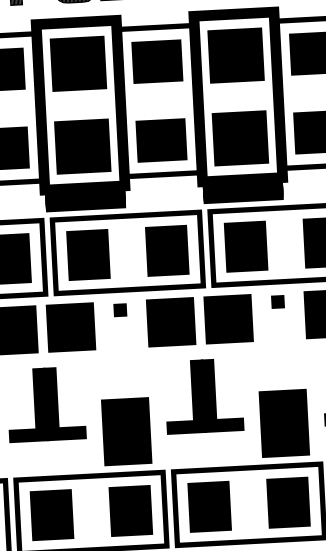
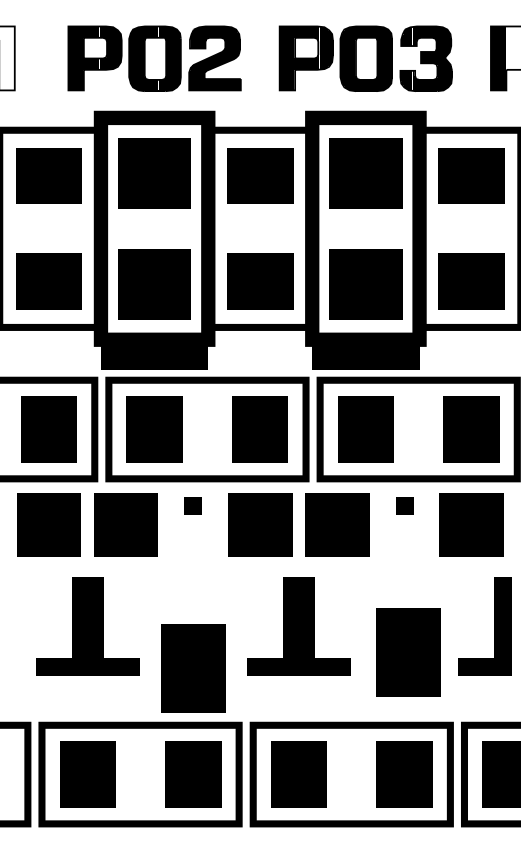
part: (284, 423) -> (408, 652), moved

